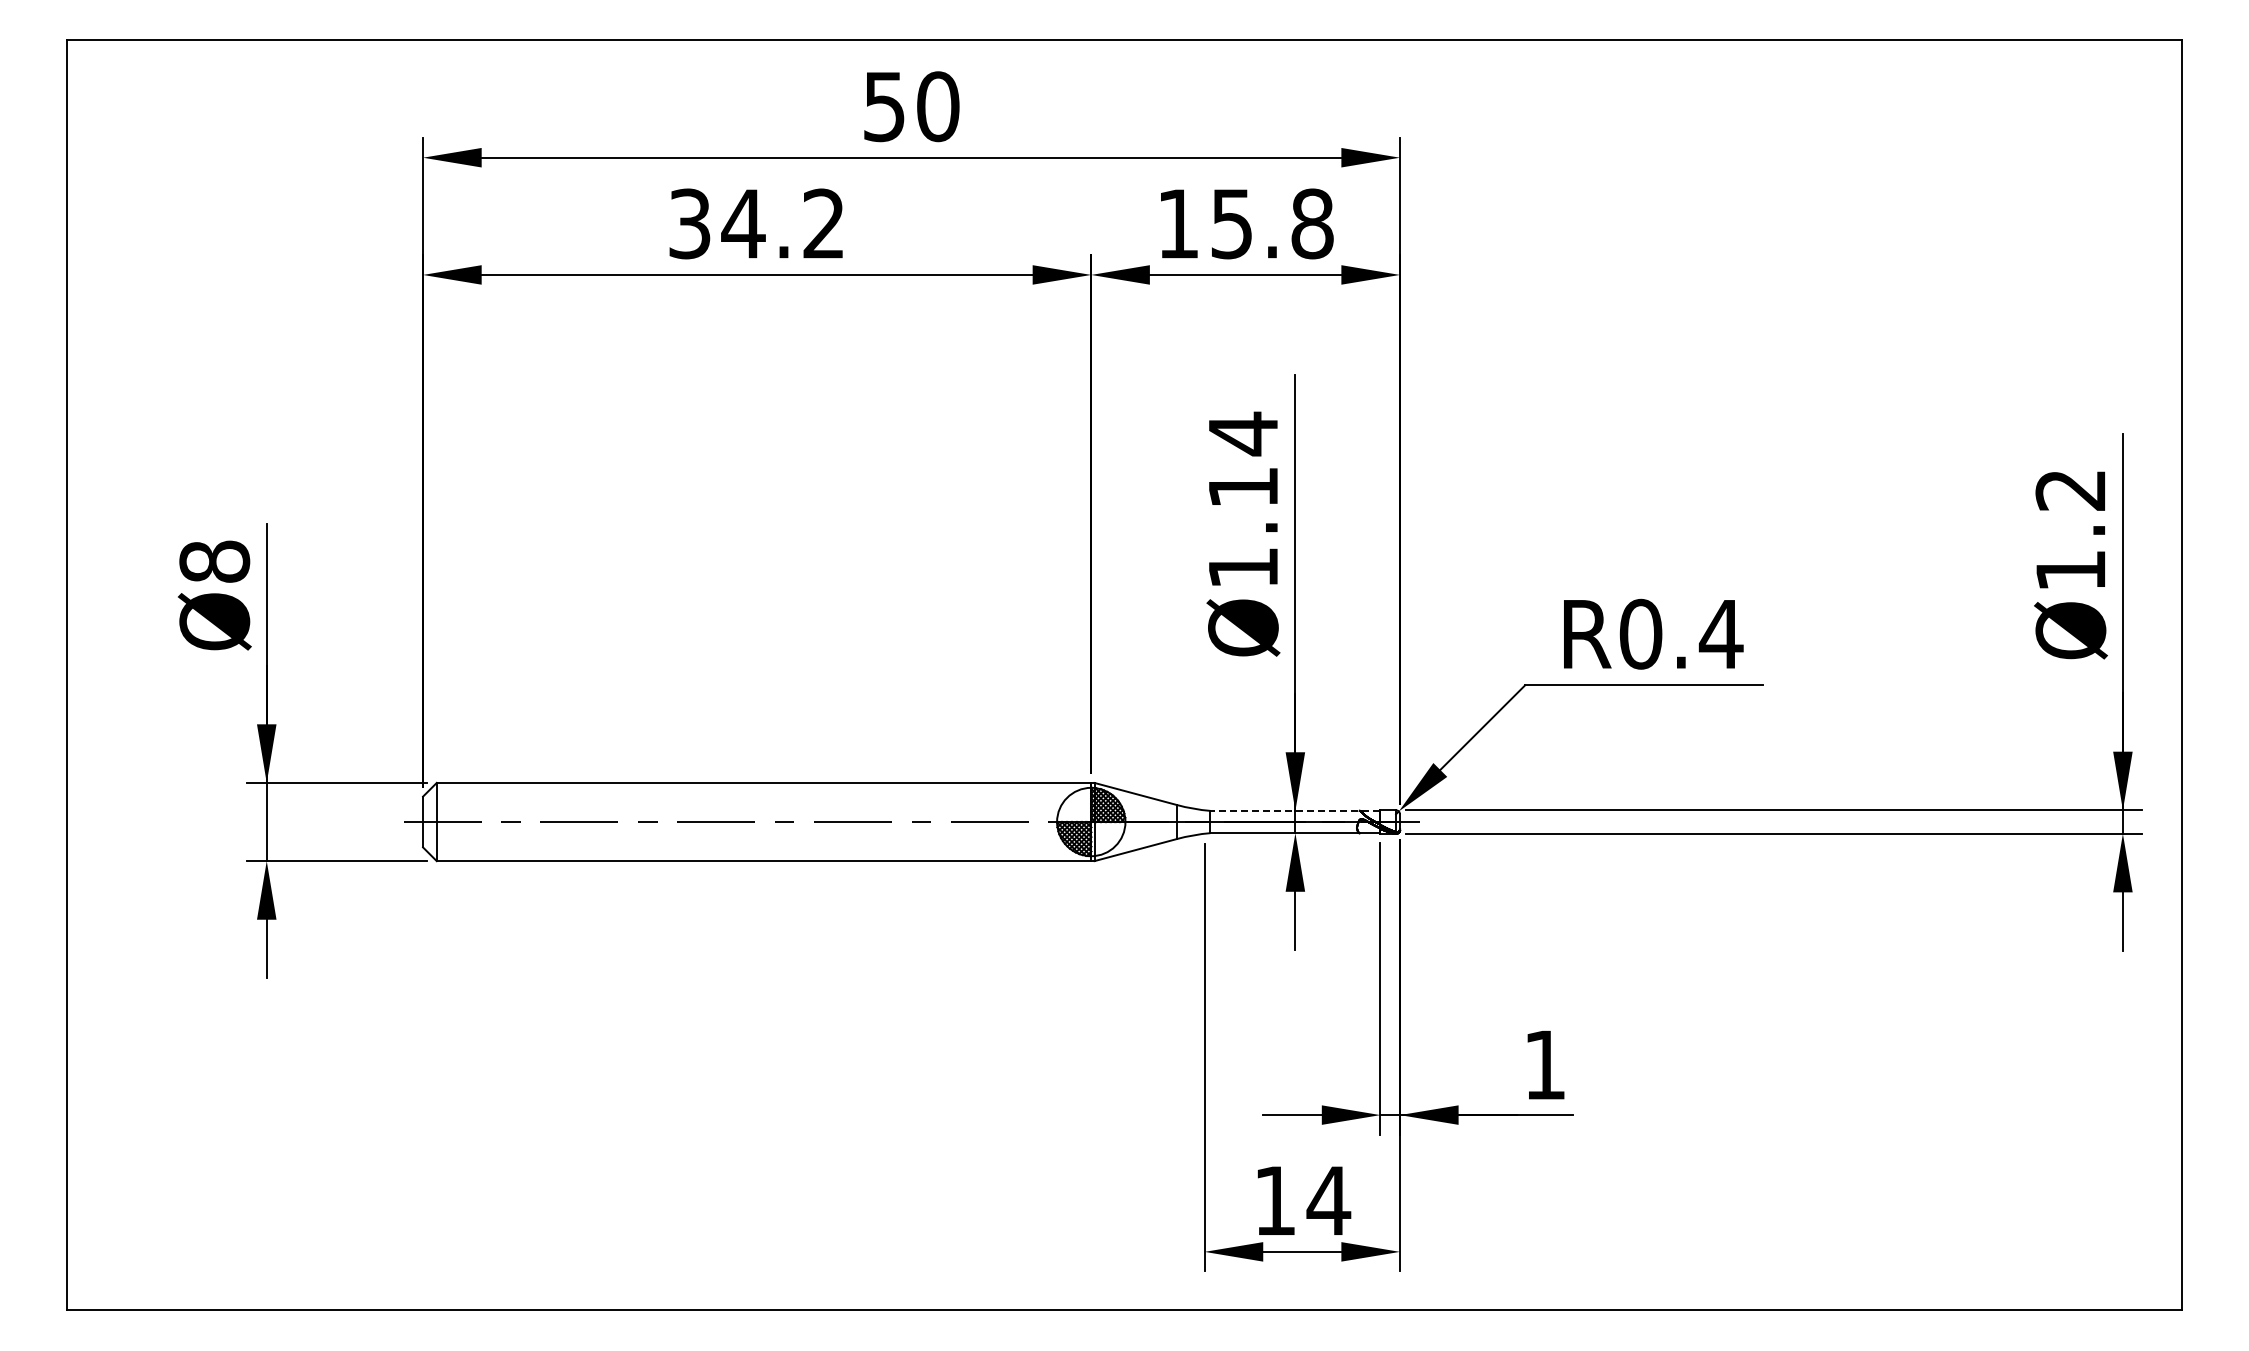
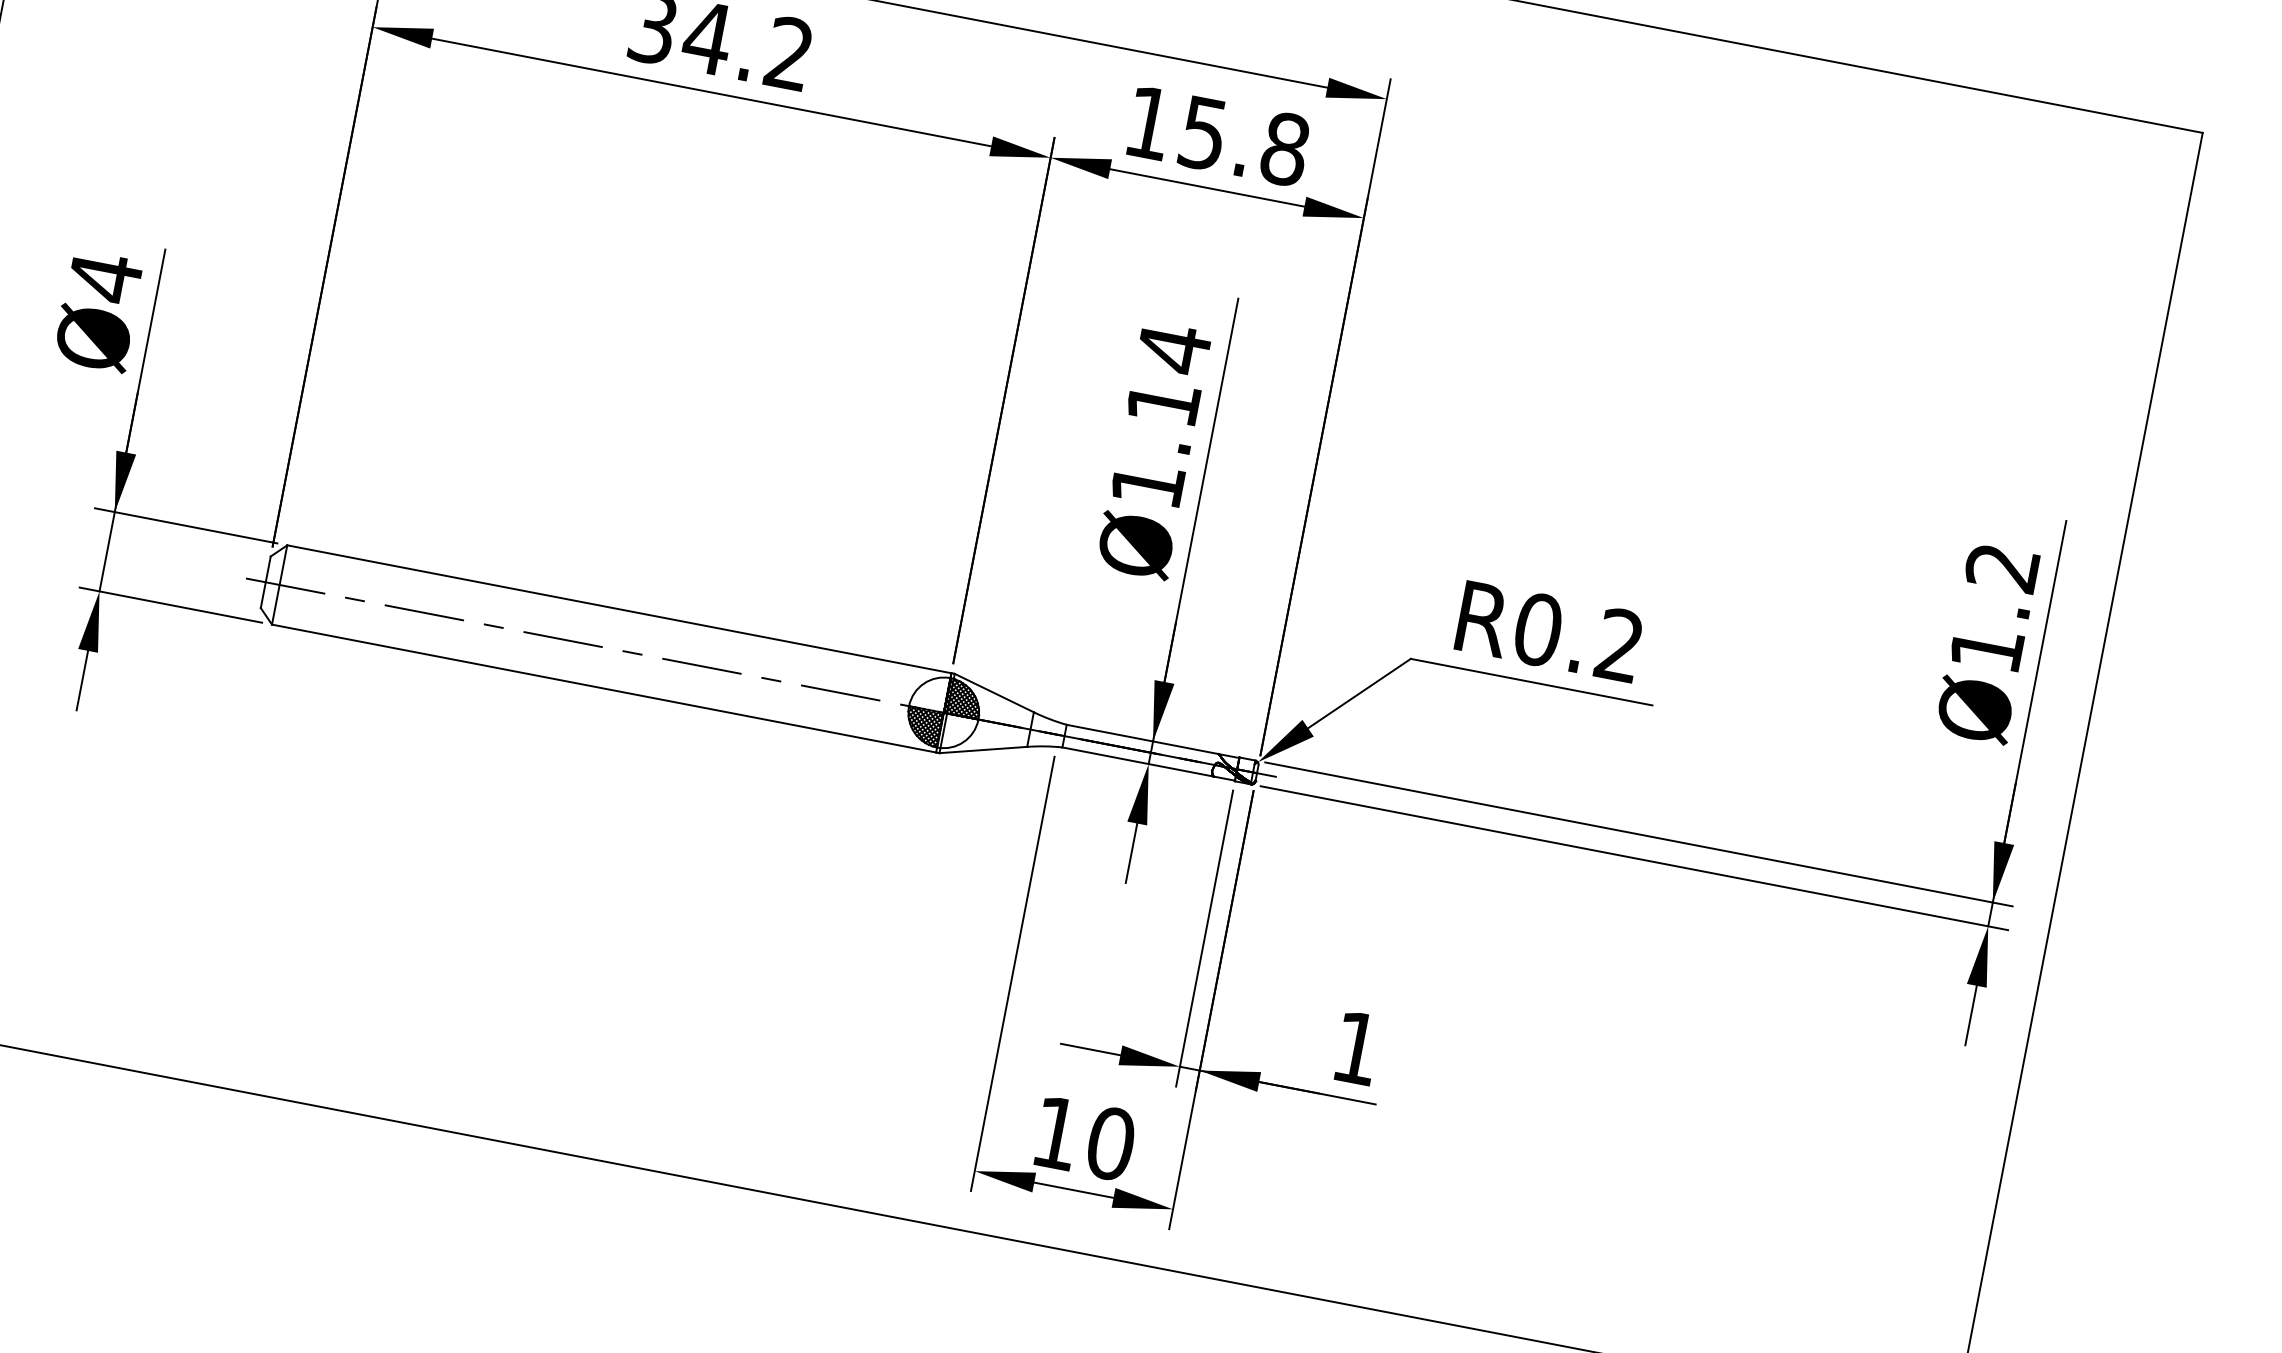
text: (214, 561) -> (105, 277), Ø8 -> Ø4
text: (1720, 633) -> (1619, 644), R0.4 -> R0.2
line: (1294, 810) -> (1152, 740), dashed -> solid
text: (1328, 1200) -> (1110, 1143), 14 -> 10

